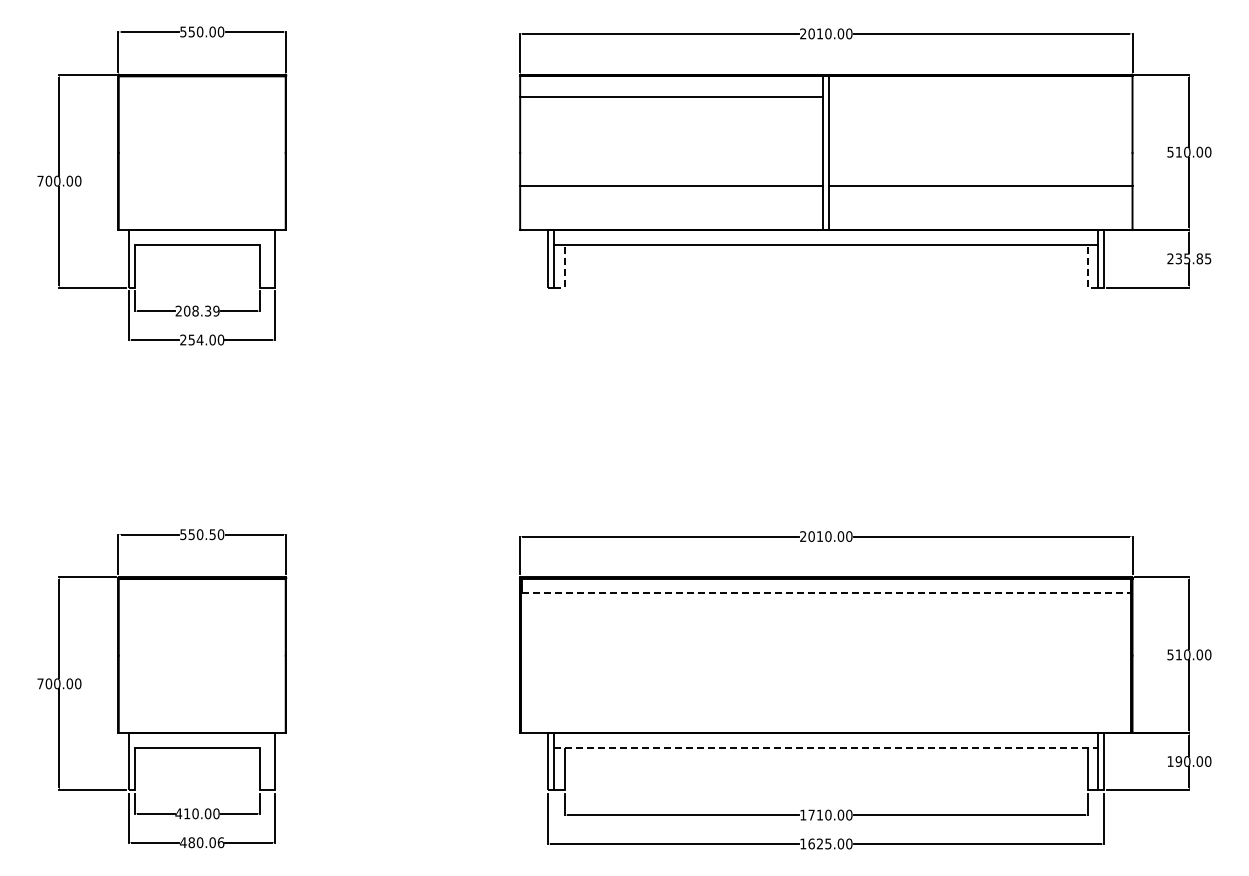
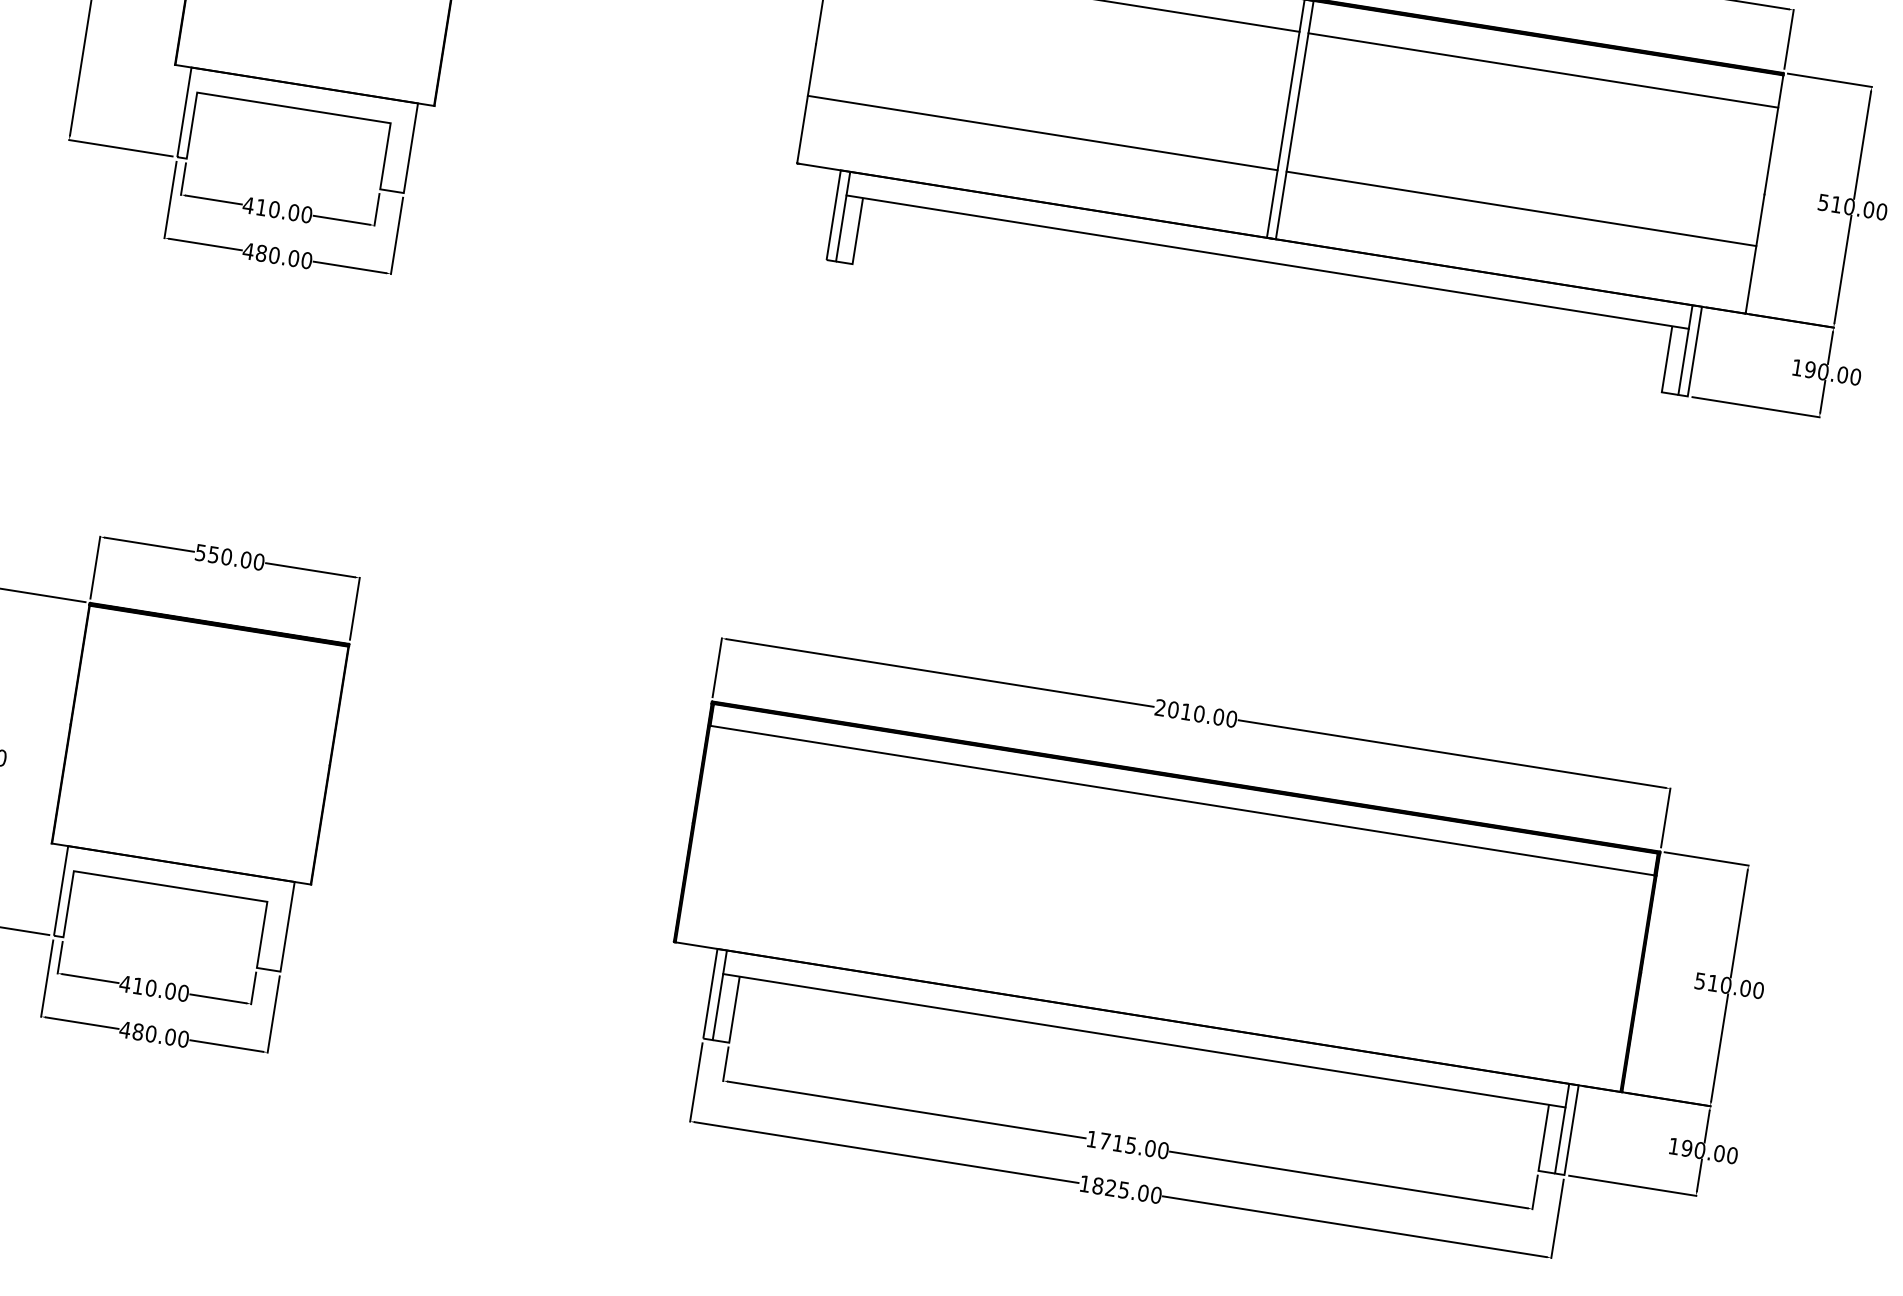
line: (980, 96) -> (1542, 69), added
text: (1189, 258) -> (1826, 371), 235.85 -> 190.00
line: (565, 271) -> (857, 238), dashed -> solid
line: (1087, 271) -> (1665, 367), dashed -> solid
text: (197, 310) -> (277, 209), 208.39 -> 410.00
text: (191, 339) -> (261, 252), 254.00 -> 480.00
text: (212, 534) -> (245, 559), 550.50 -> 550.00
line: (827, 592) -> (1184, 800), dashed -> solid
line: (826, 747) -> (1144, 1040), dashed -> solid
text: (828, 814) -> (1131, 1144), 1710.00 -> 1715.00
text: (221, 842) -> (184, 1038), 480.06 -> 480.00
text: (811, 843) -> (1097, 1185), 1625.00 -> 1825.00

